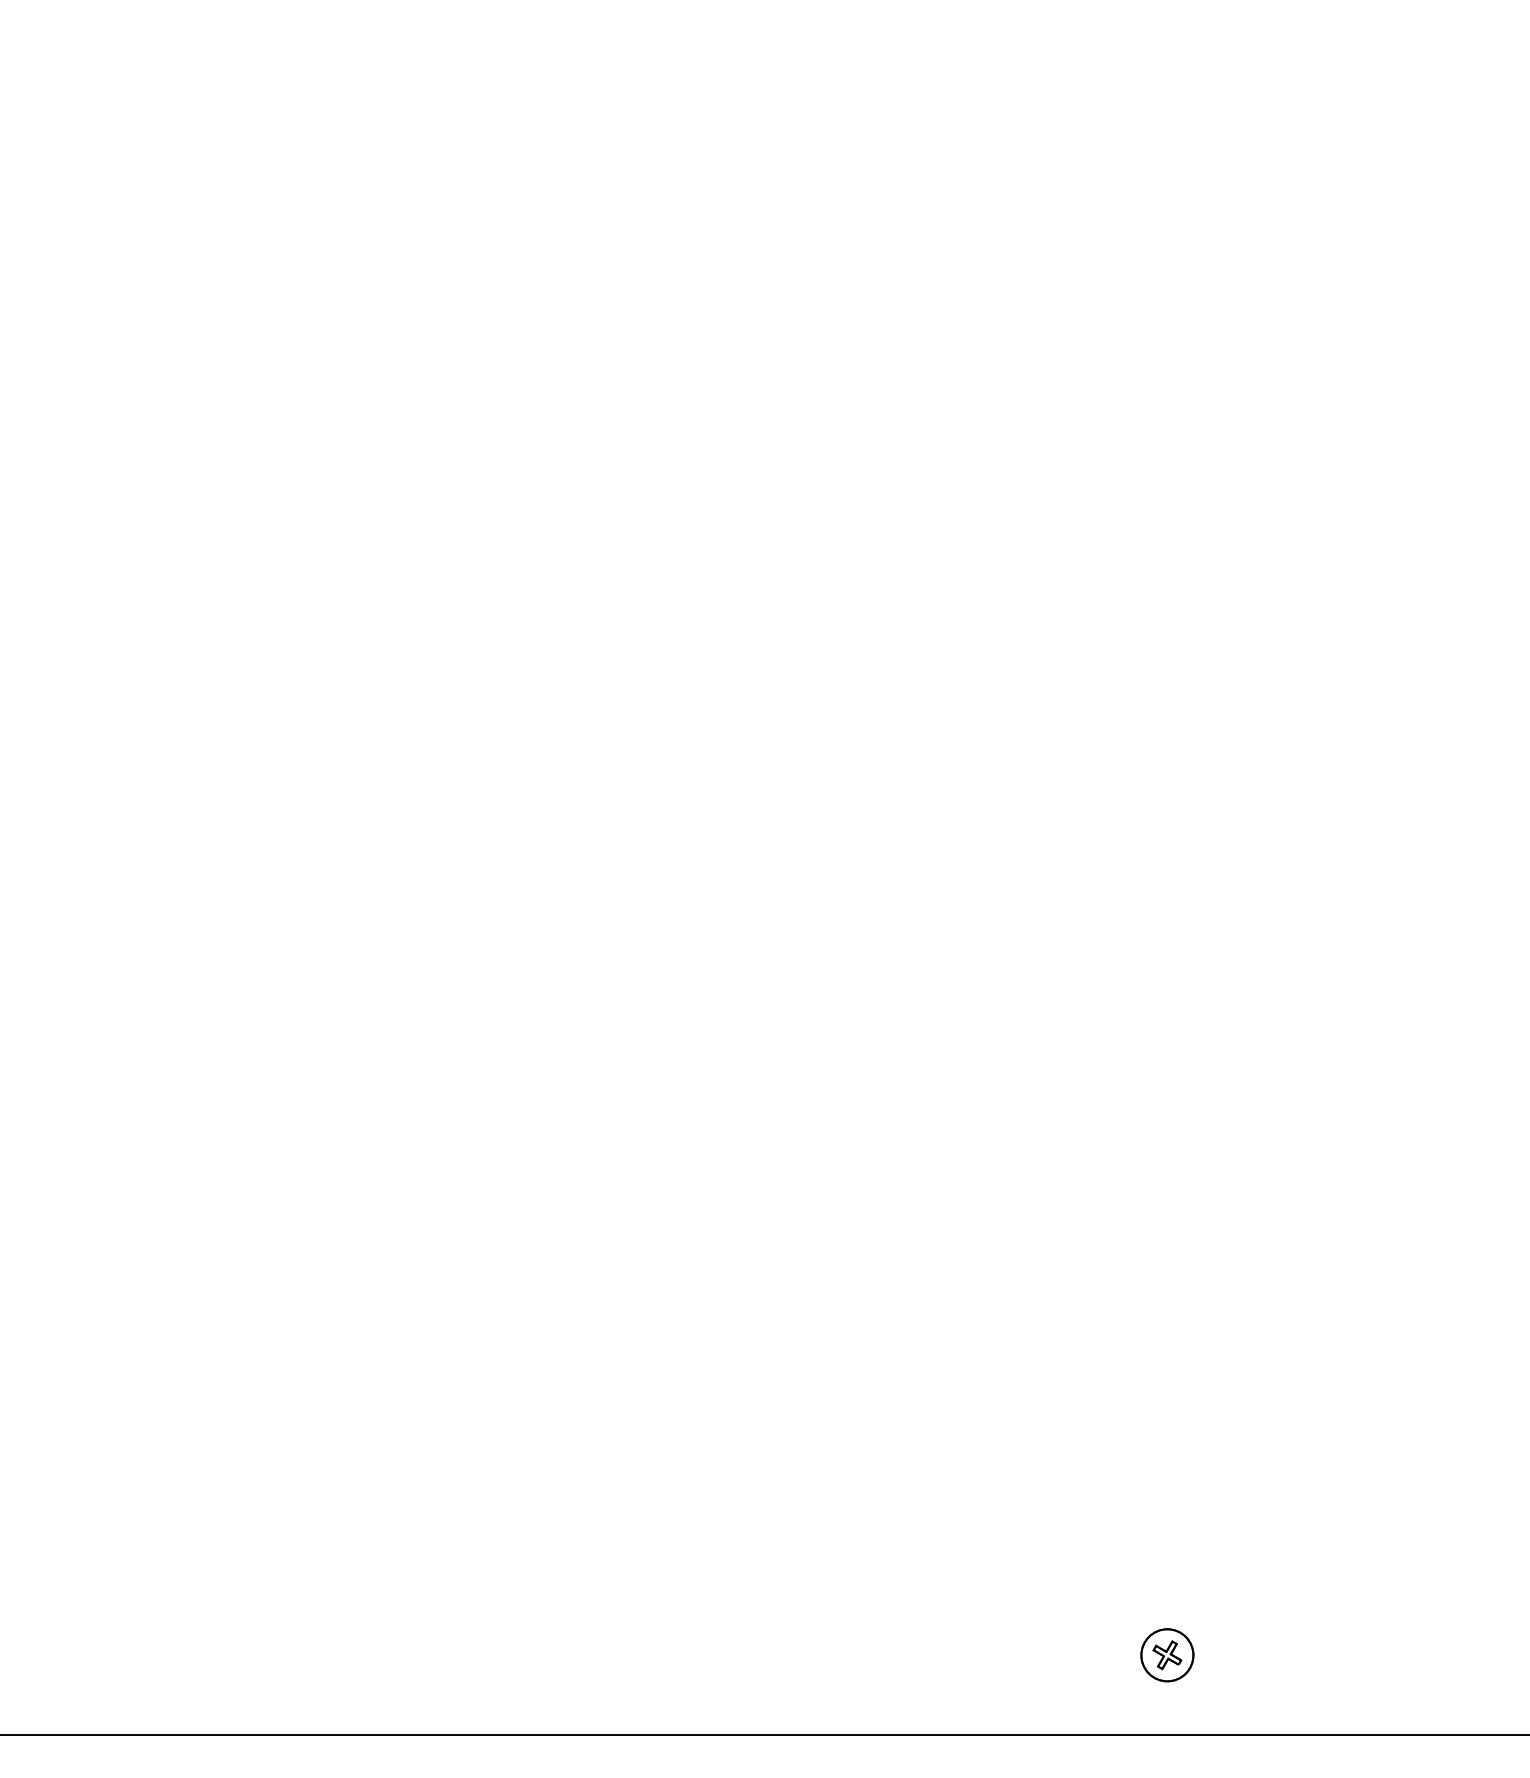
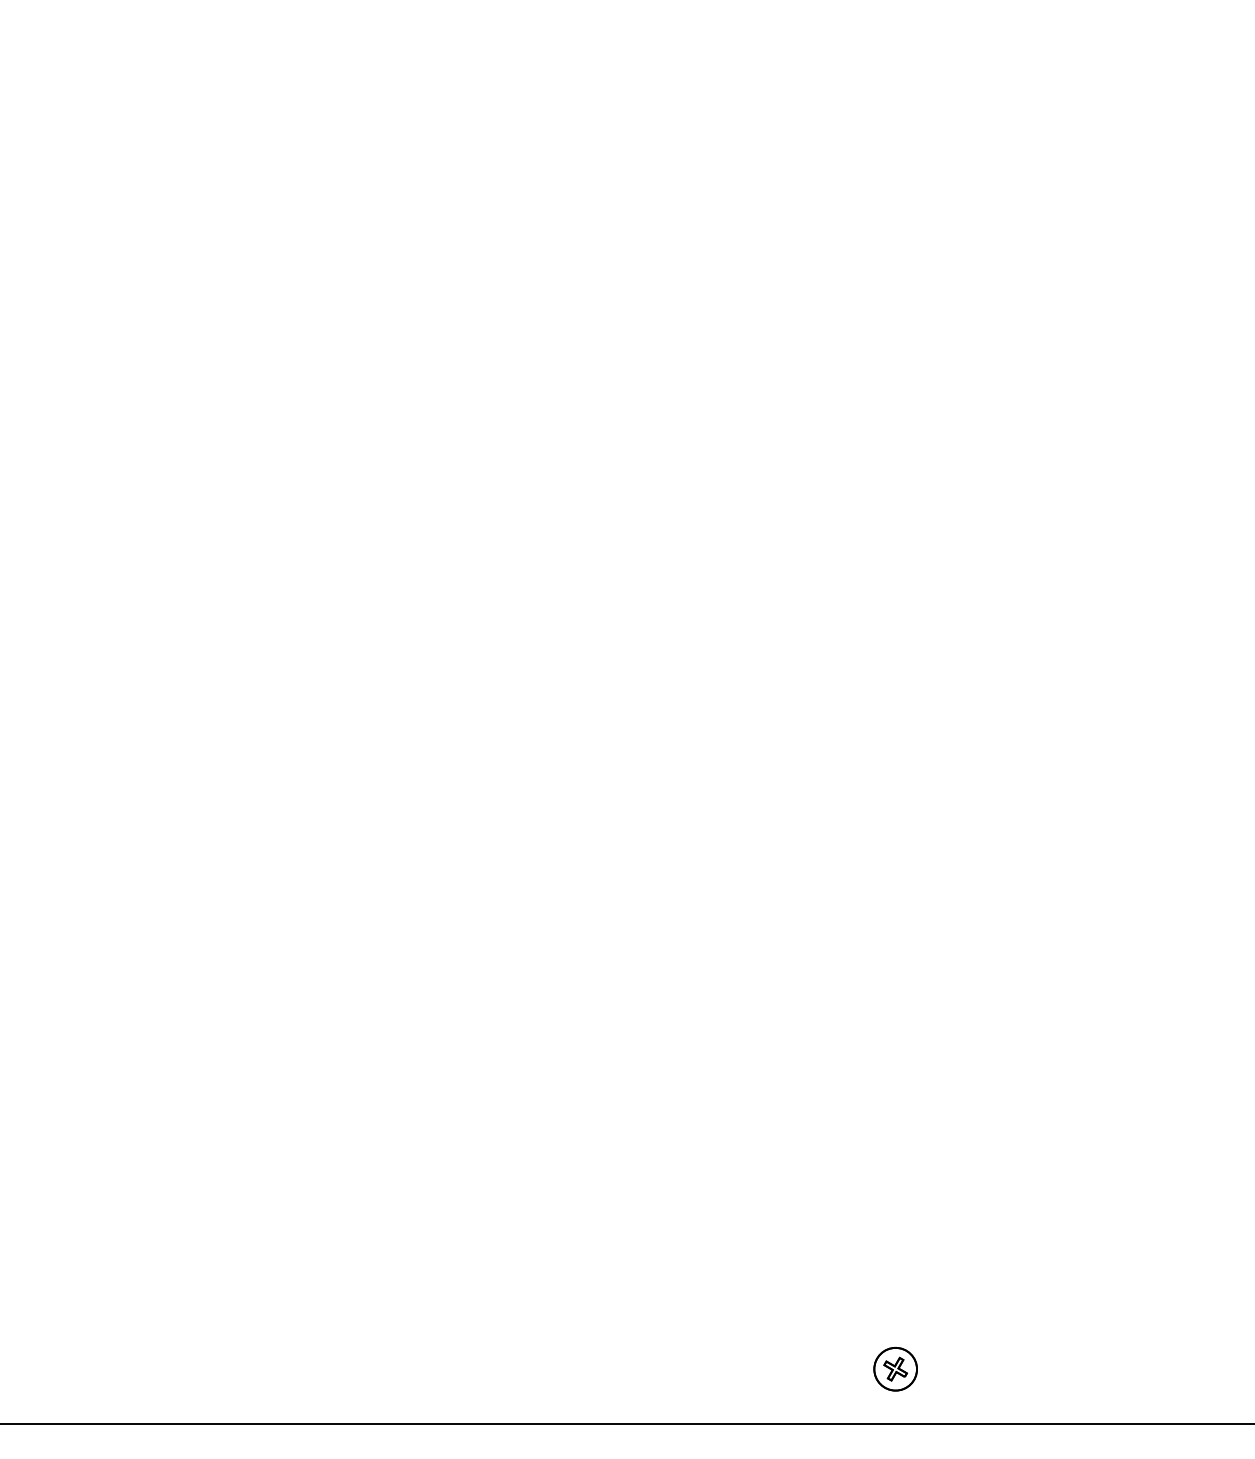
part: (1167, 1655) -> (895, 1369), moved

